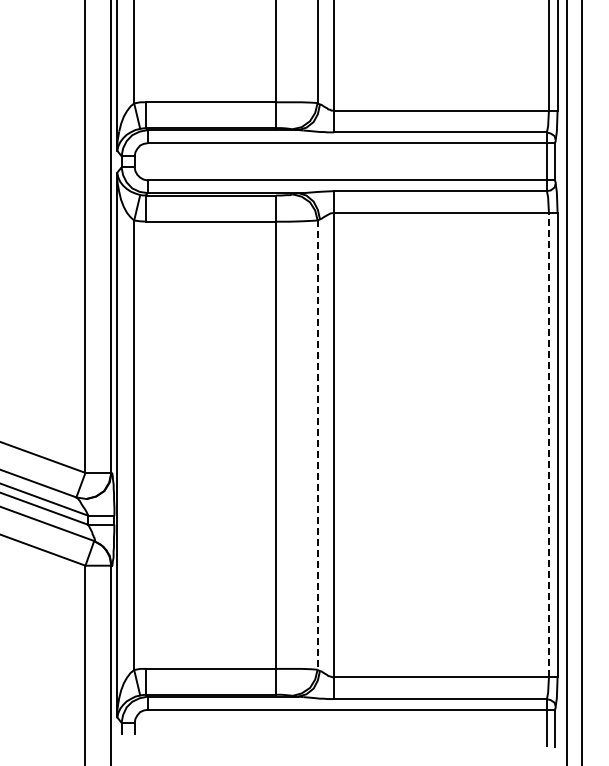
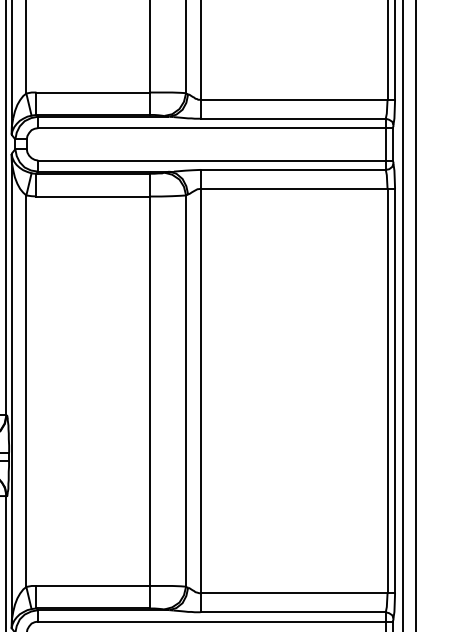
line: (548, 444) -> (387, 390), dashed -> solid
line: (317, 445) -> (185, 391), dashed -> solid

